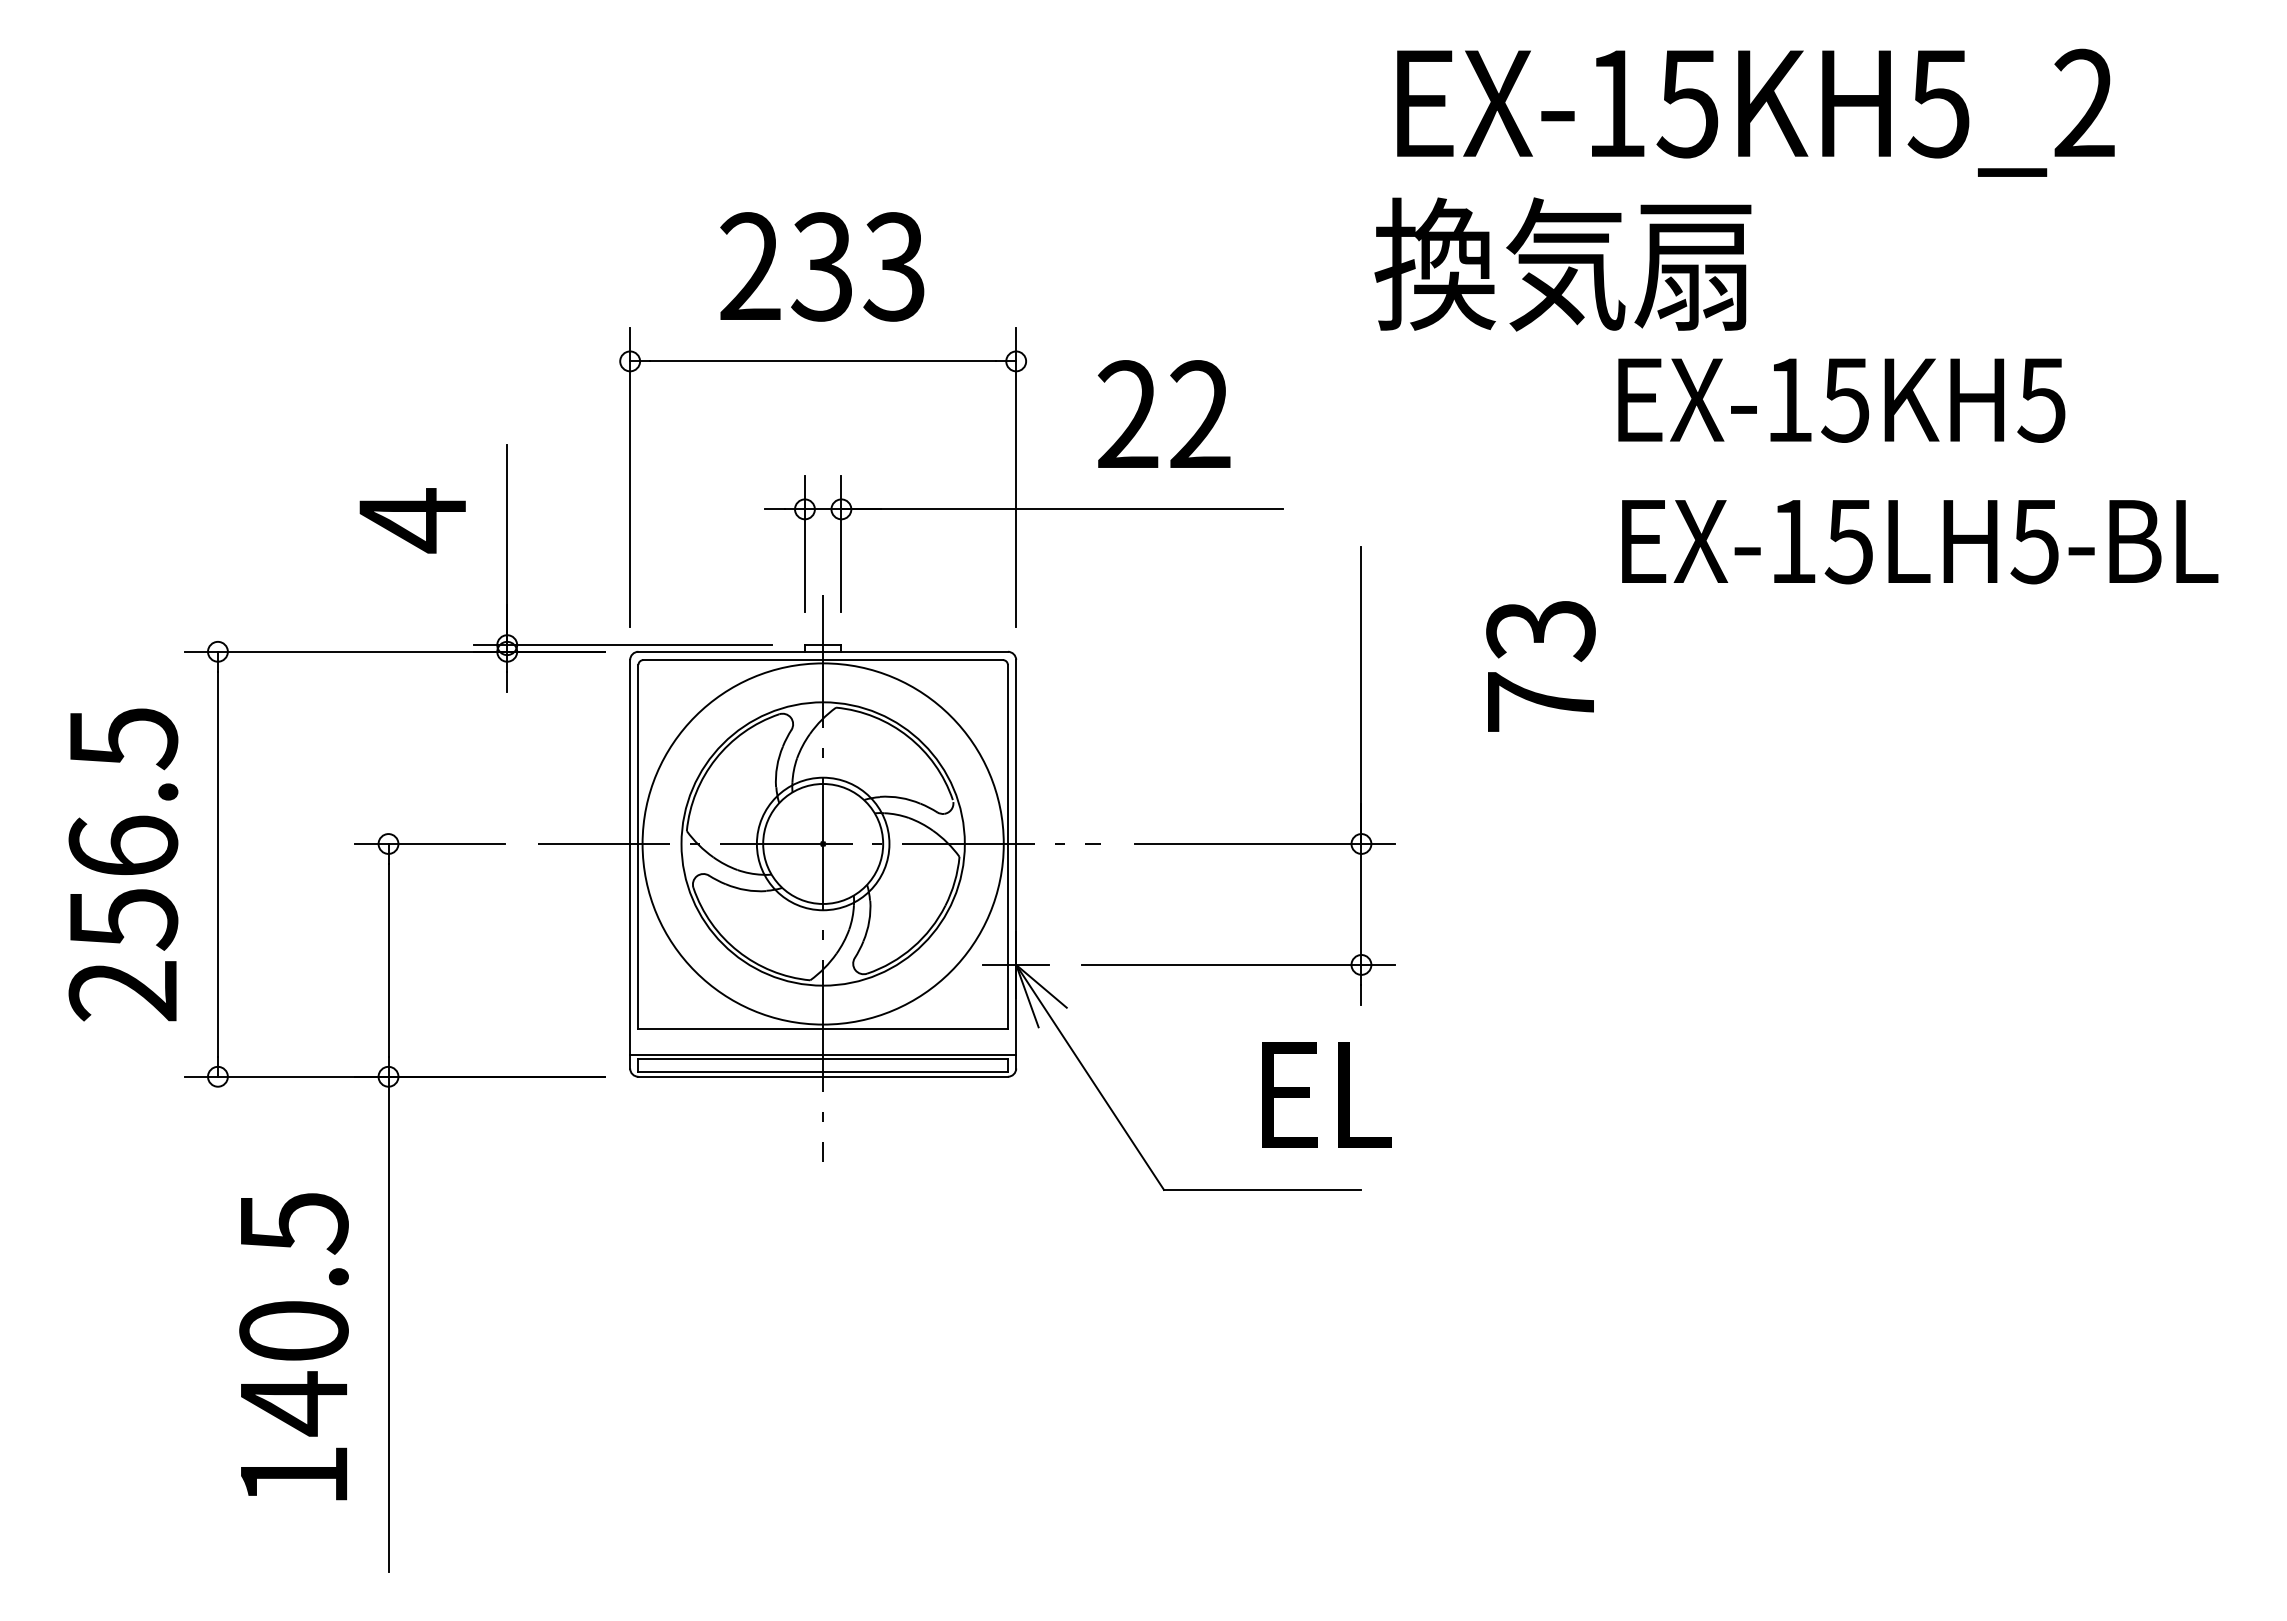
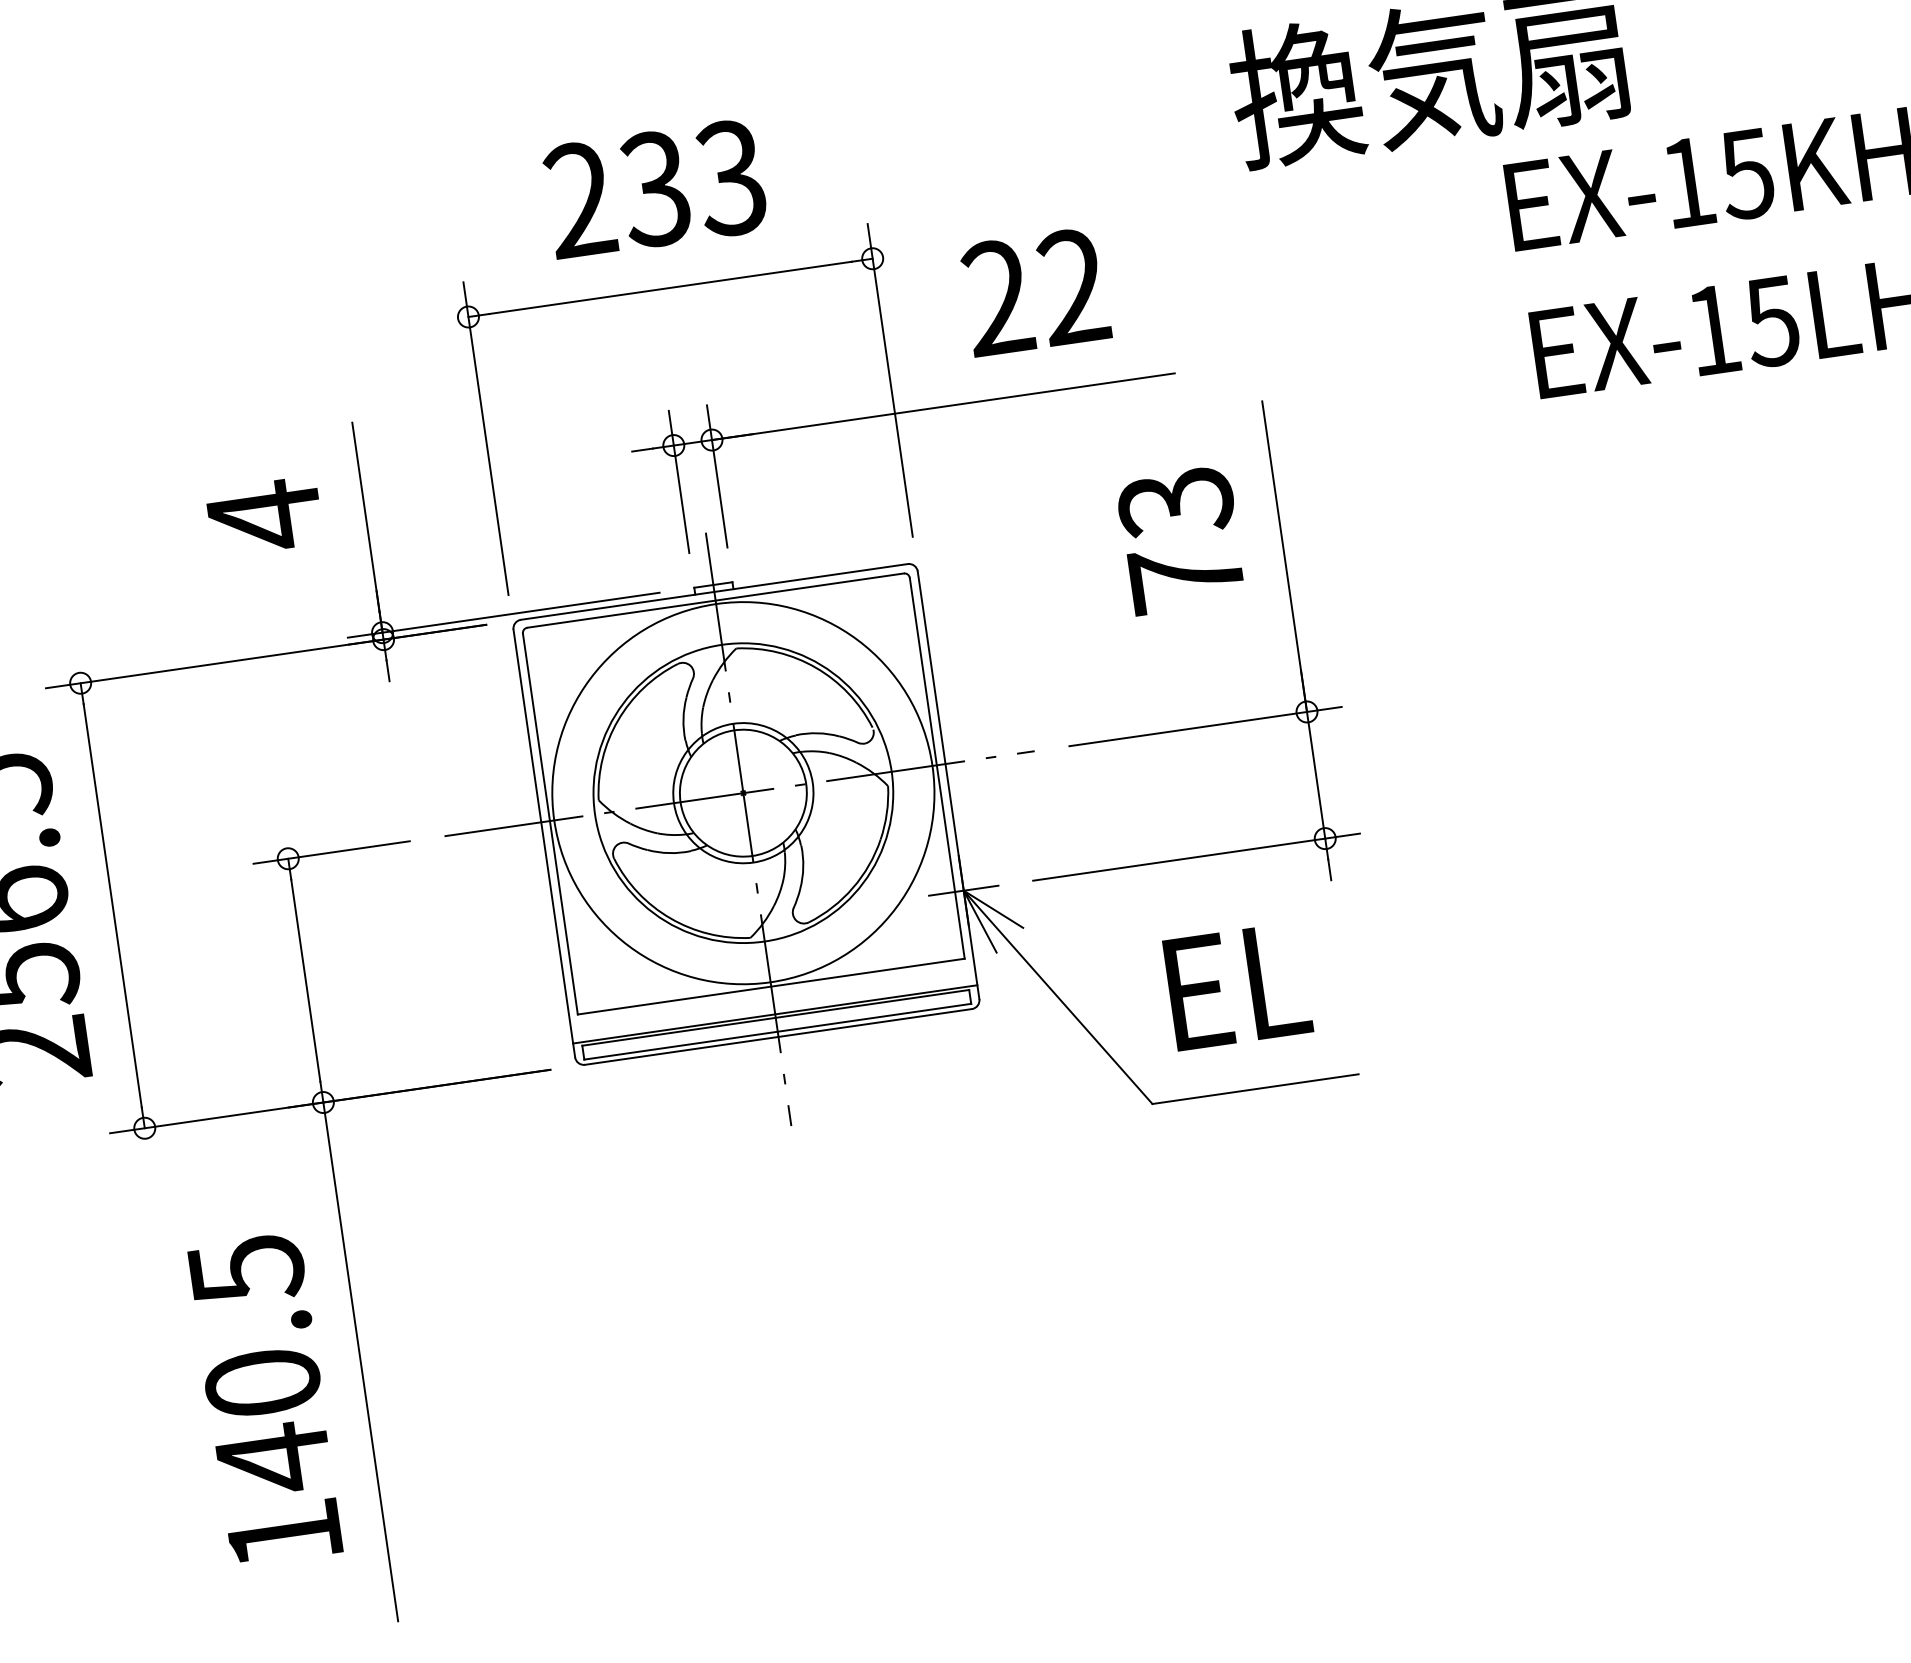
text: (1540, 666) -> (1180, 540), moved
text: (1326, 1094) -> (1237, 985), moved

